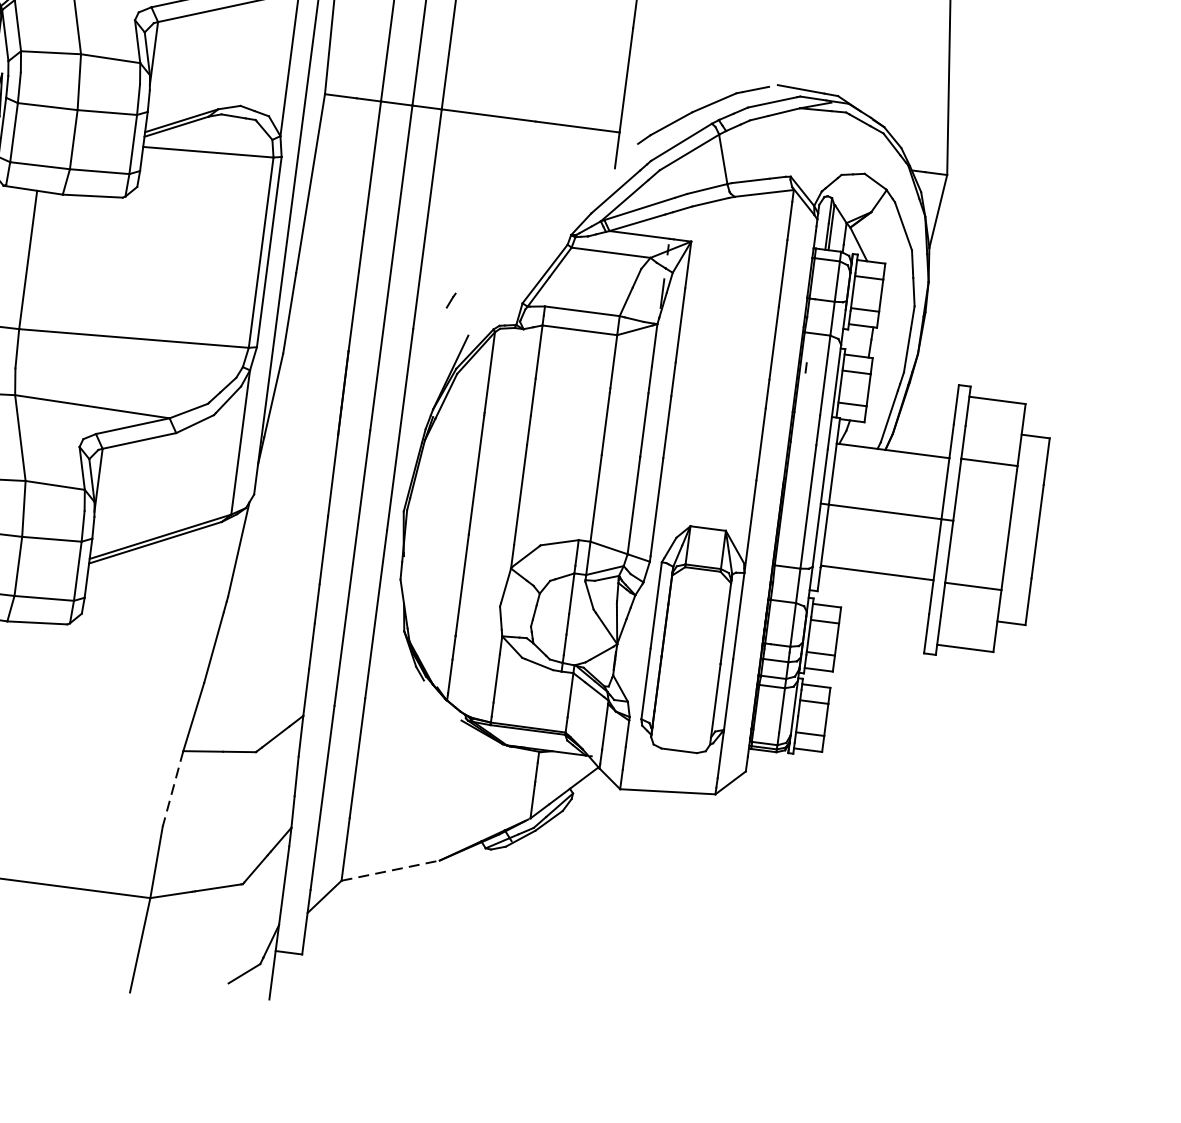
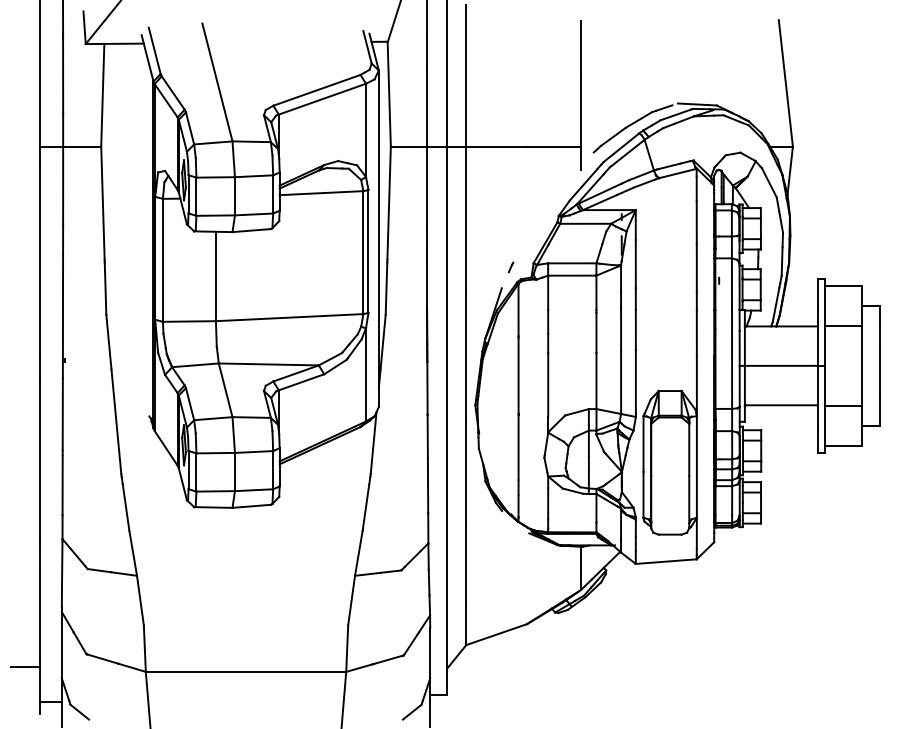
part: (450, 300) -> (510, 267), moved
line: (172, 790) -> (351, 601), dashed -> solid
line: (392, 870) -> (497, 634), dashed -> solid

